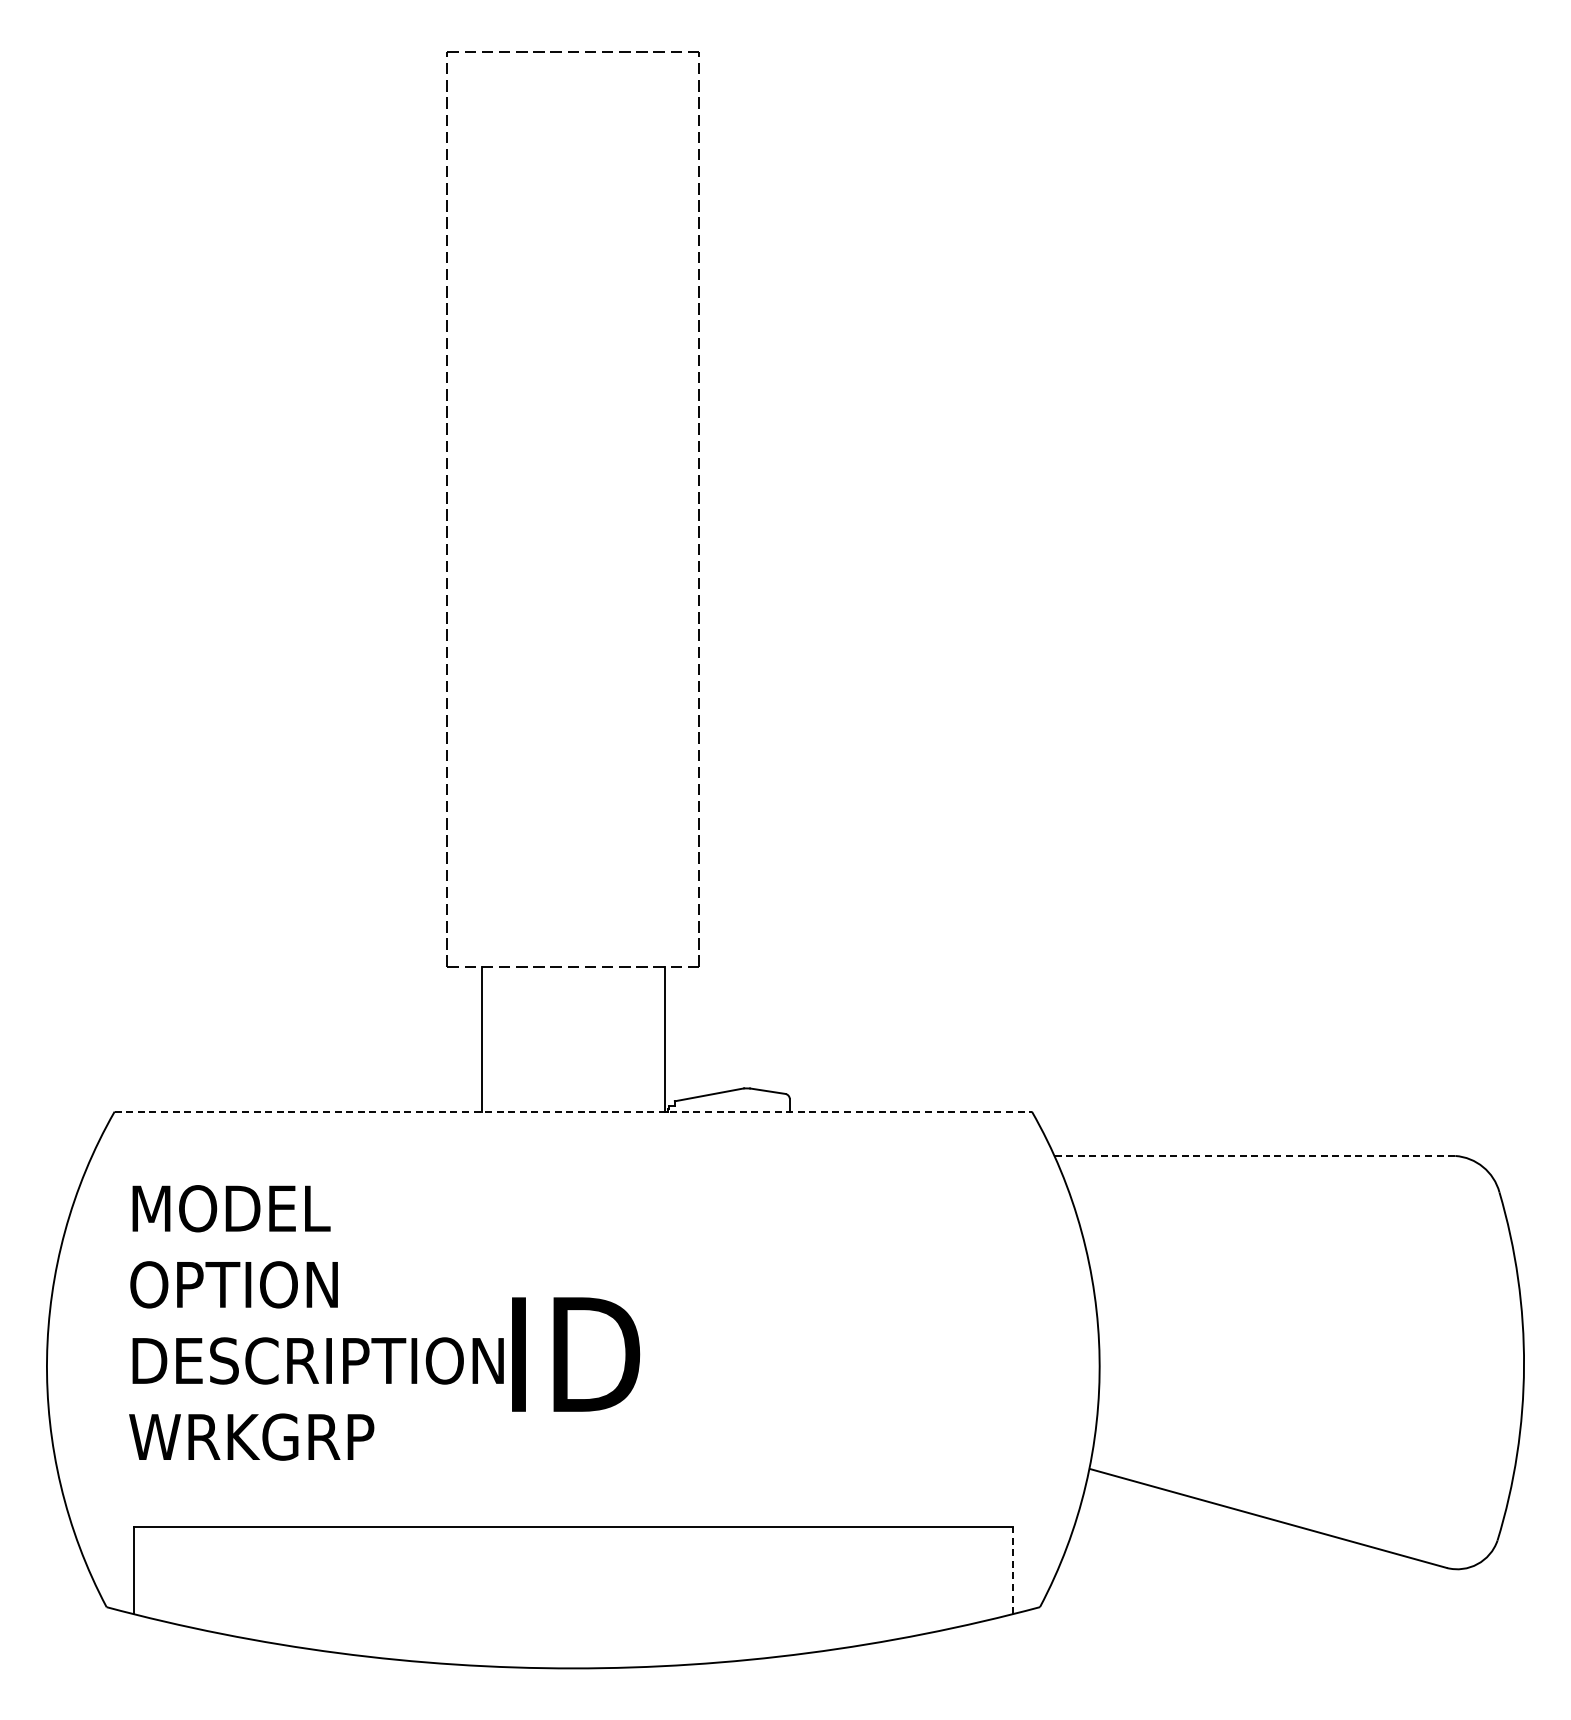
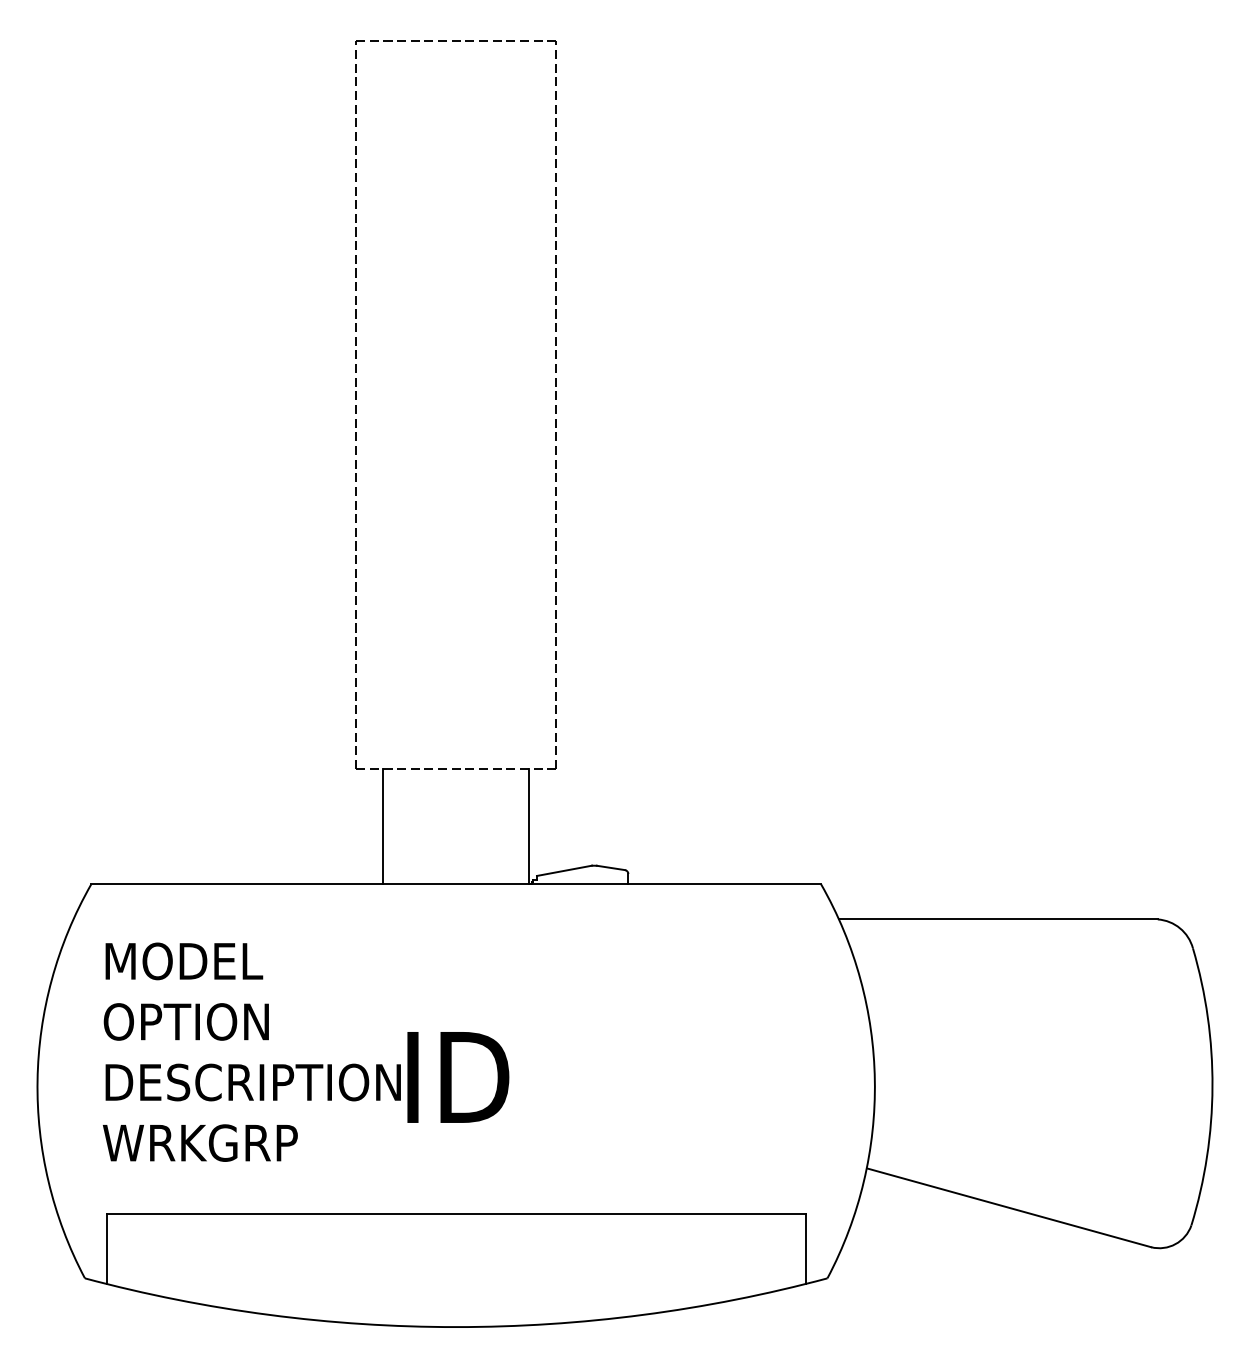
line: (573, 1111) -> (456, 884), dashed -> solid
line: (1255, 1155) -> (998, 919), dashed -> solid
line: (1012, 1570) -> (805, 1249), dashed -> solid

